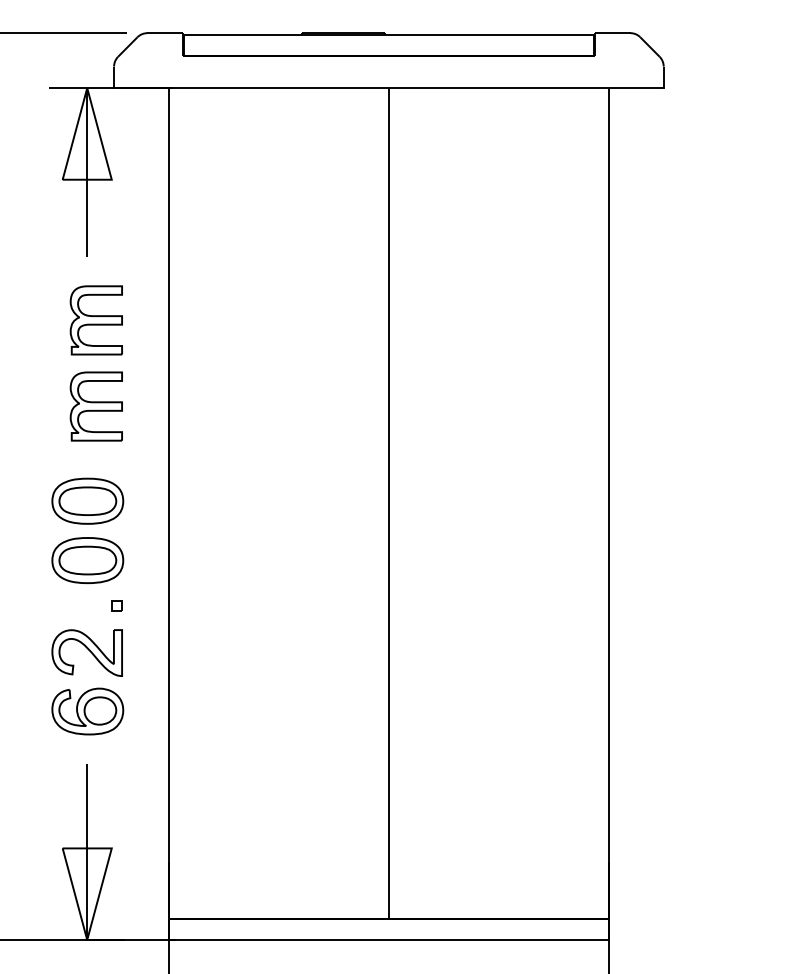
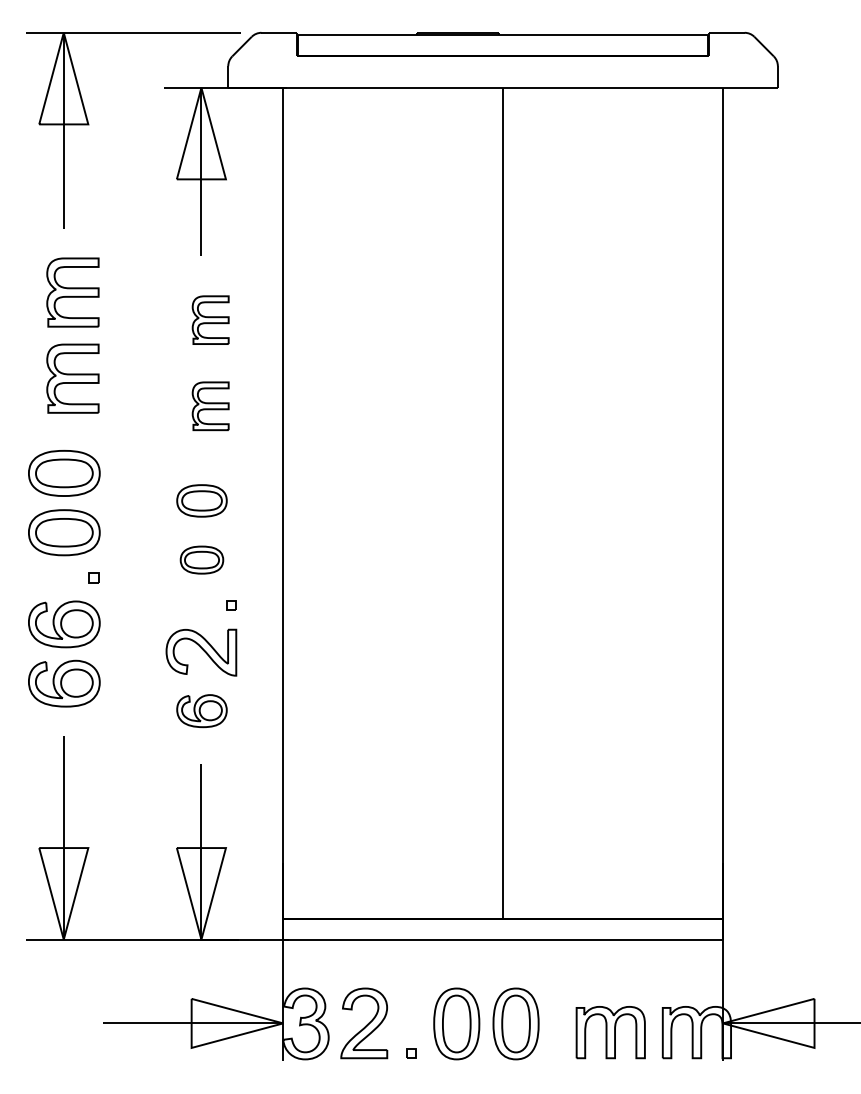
part: (96, 320) -> (210, 320), size x0.7
part: (96, 406) -> (210, 406), size x0.7
part: (87, 500) -> (201, 500), size x0.7
part: (87, 559) -> (201, 559), size x0.6
part: (87, 710) -> (201, 710), size x0.7

